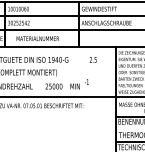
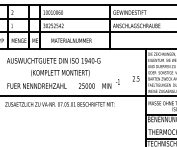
text: (92, 59) -> (135, 78), moved

